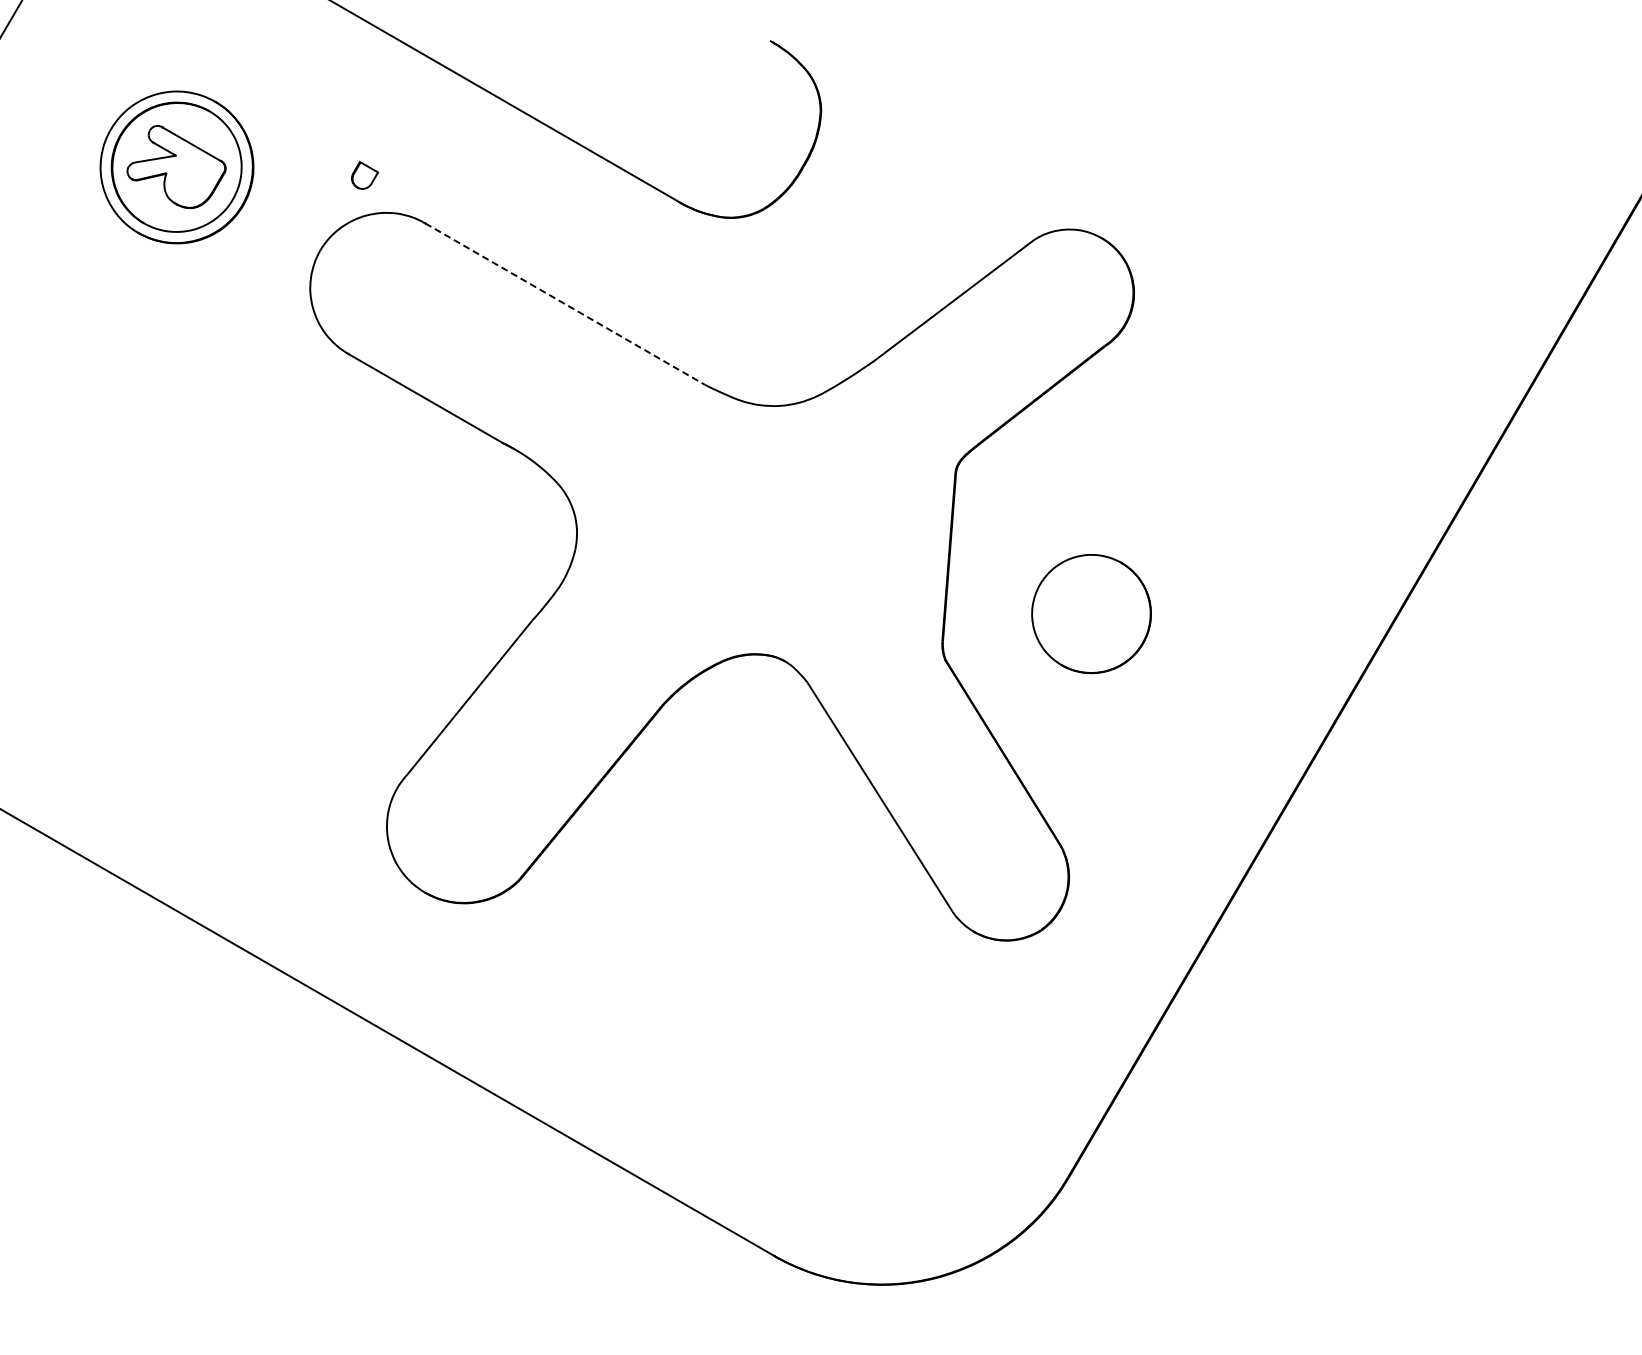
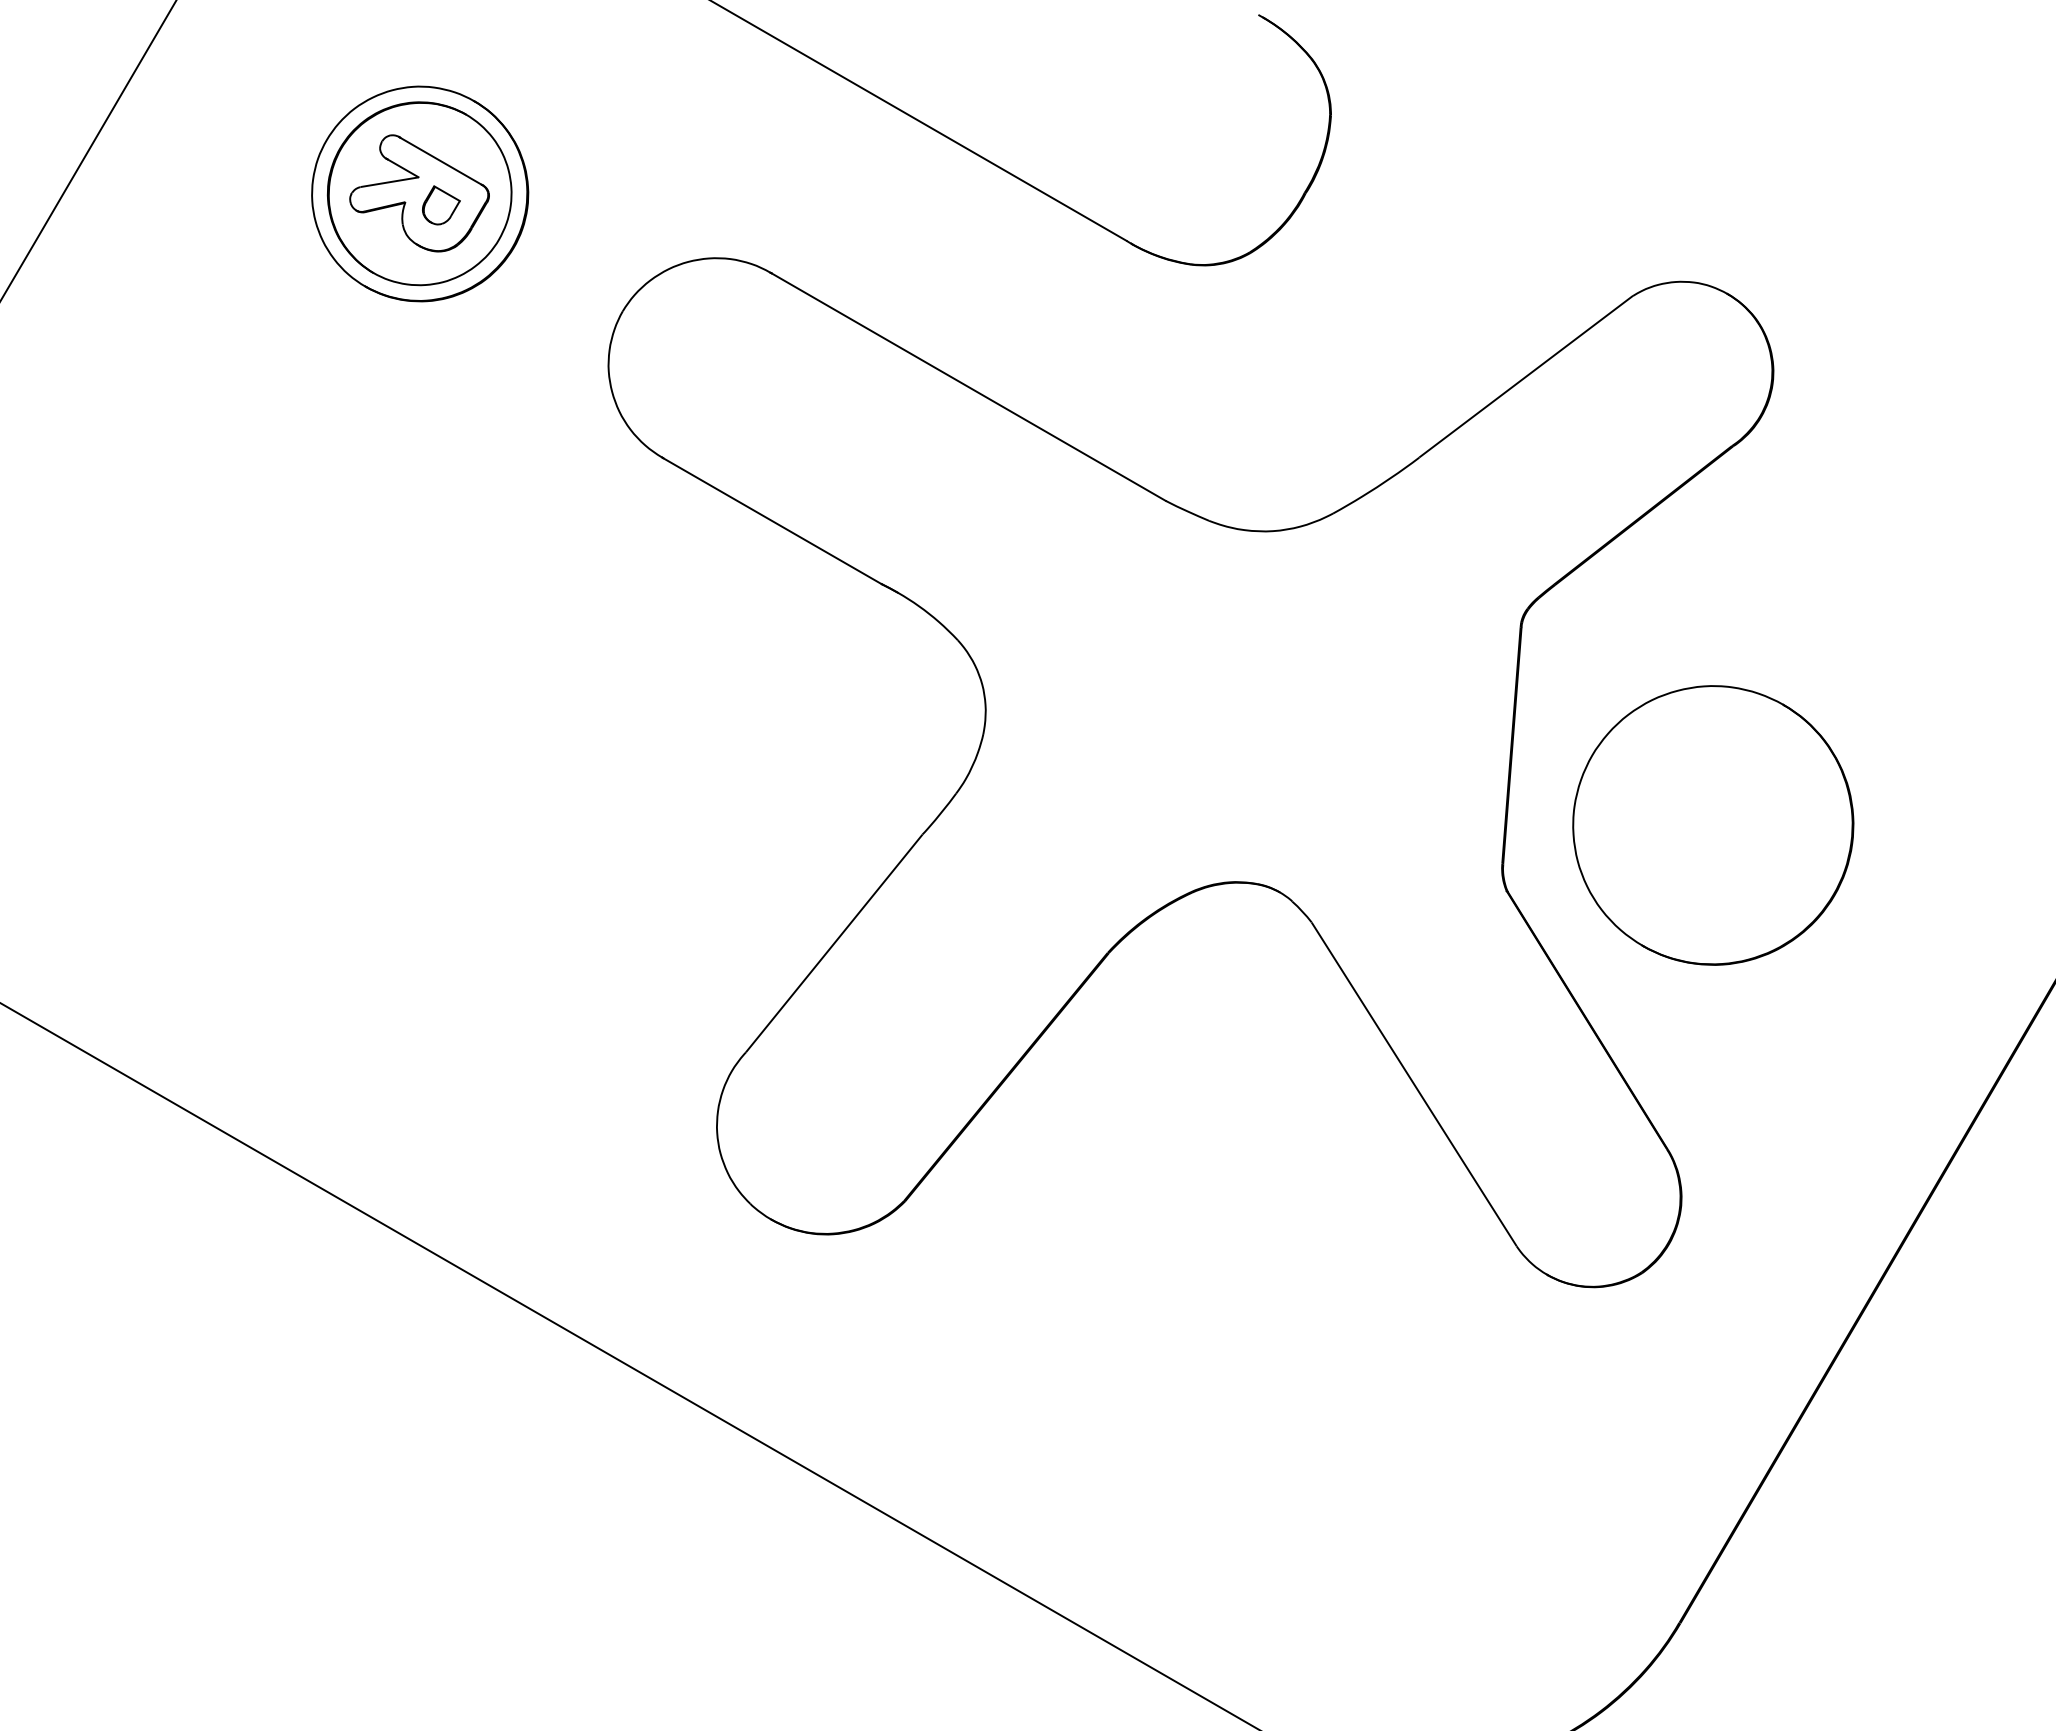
part: (365, 175) -> (442, 205), moved
line: (565, 304) -> (969, 387), dashed -> solid
part: (1091, 613) -> (1713, 824), size x1.67

